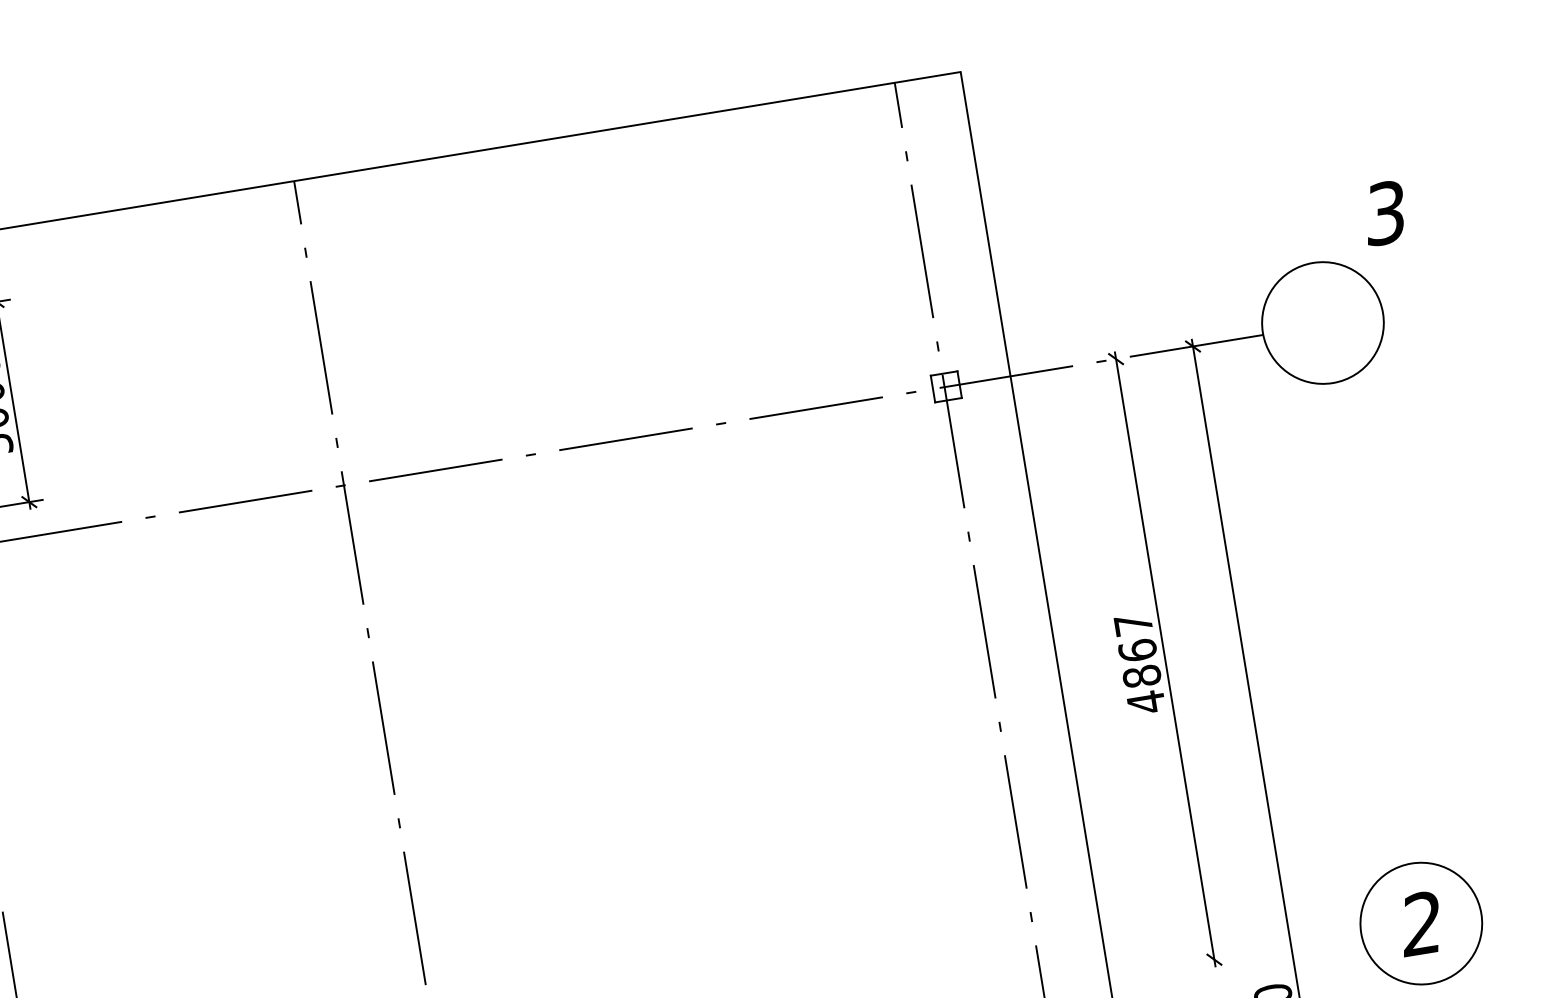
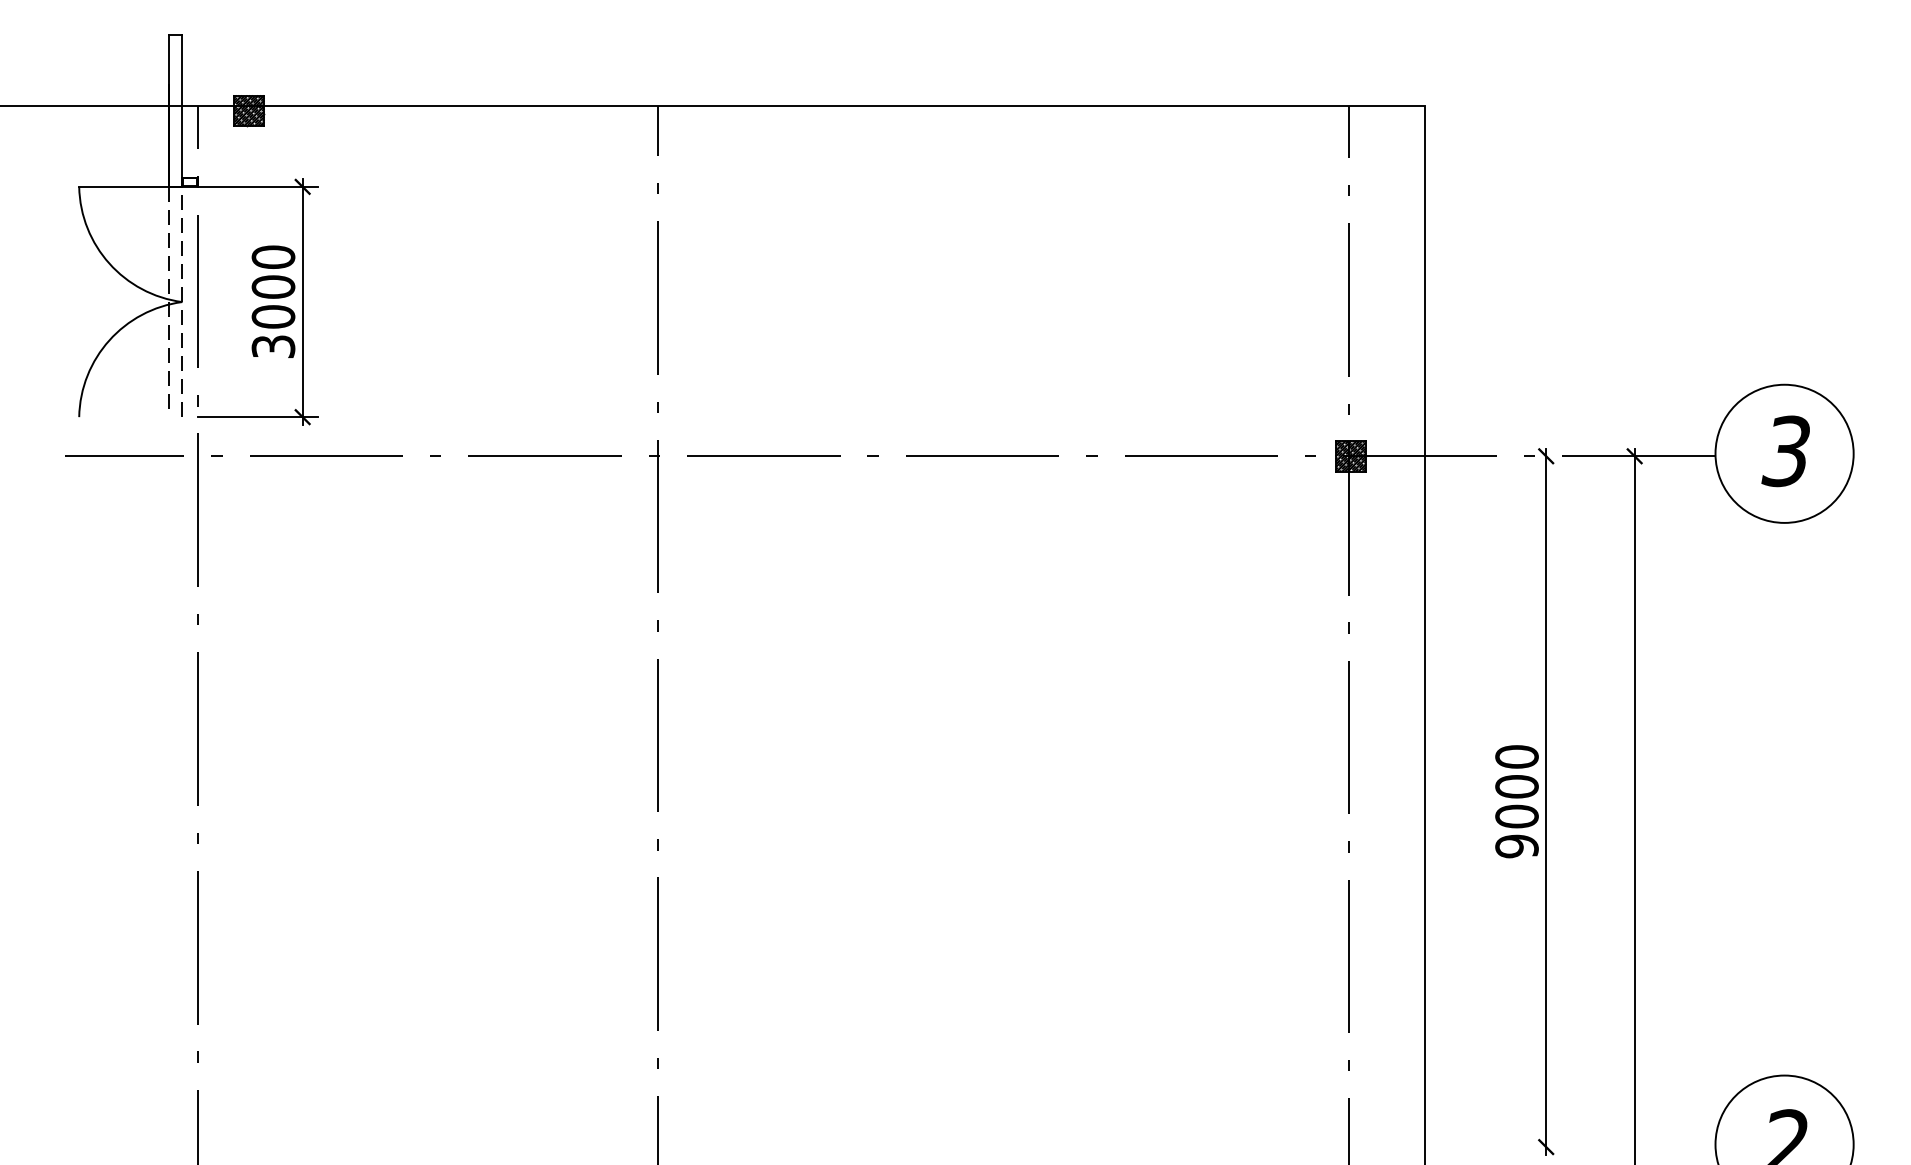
text: (1384, 213) -> (1785, 451), moved
hatch: (945, 386) -> (1350, 455), added
text: (1139, 663) -> (1516, 801), 4867 -> 9000

